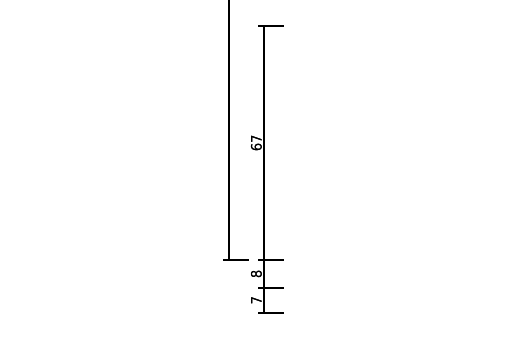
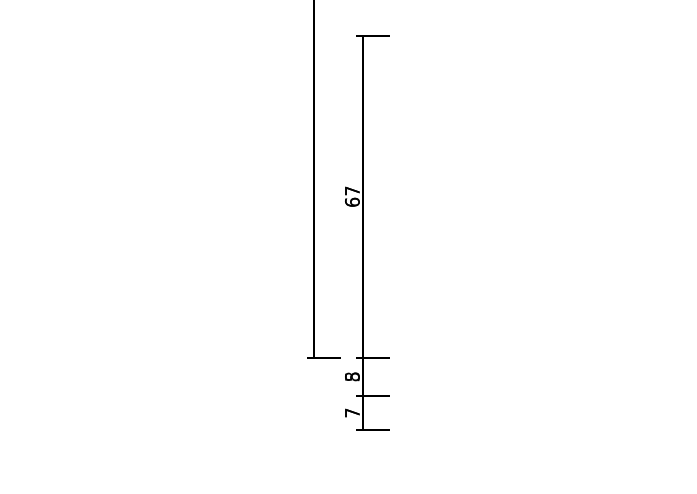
text: (256, 273) -> (352, 376), 8 -> 5

